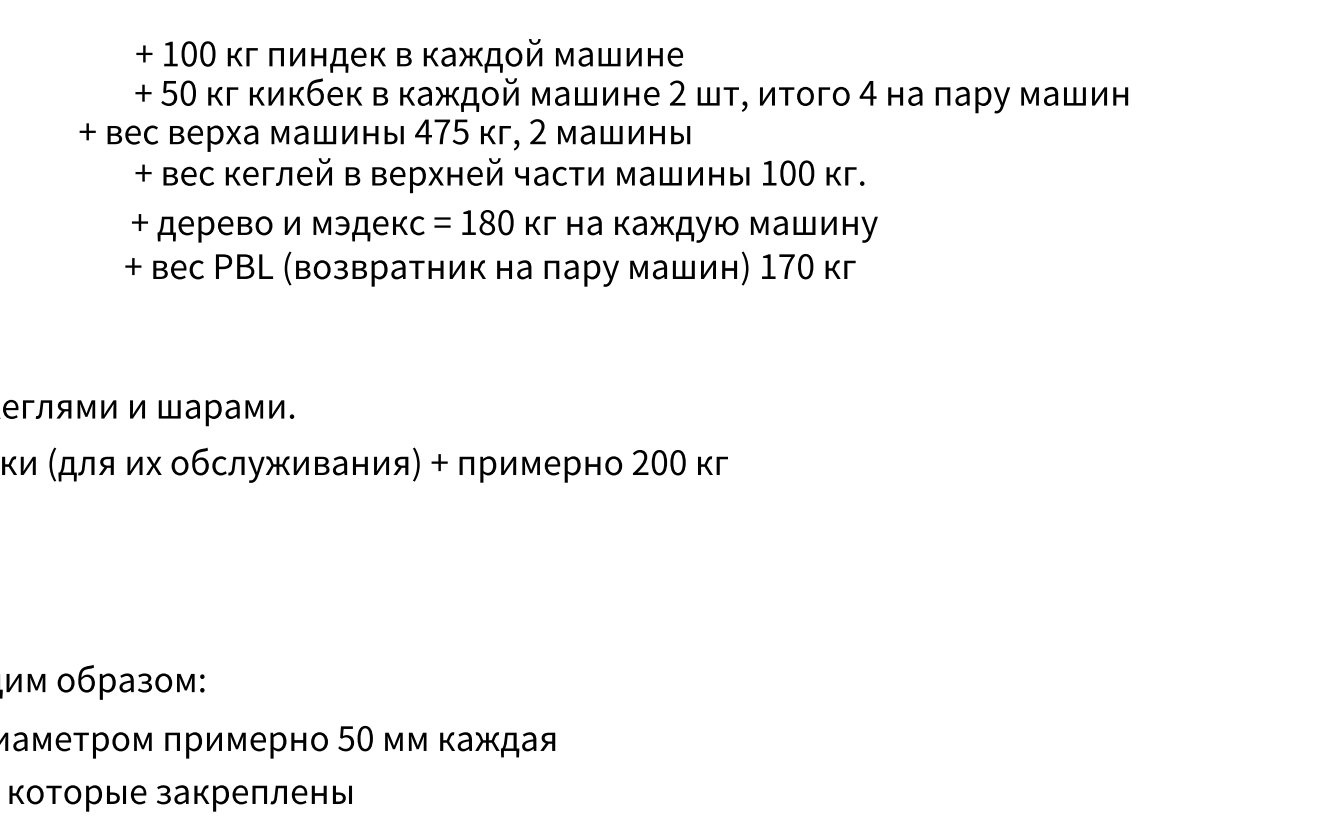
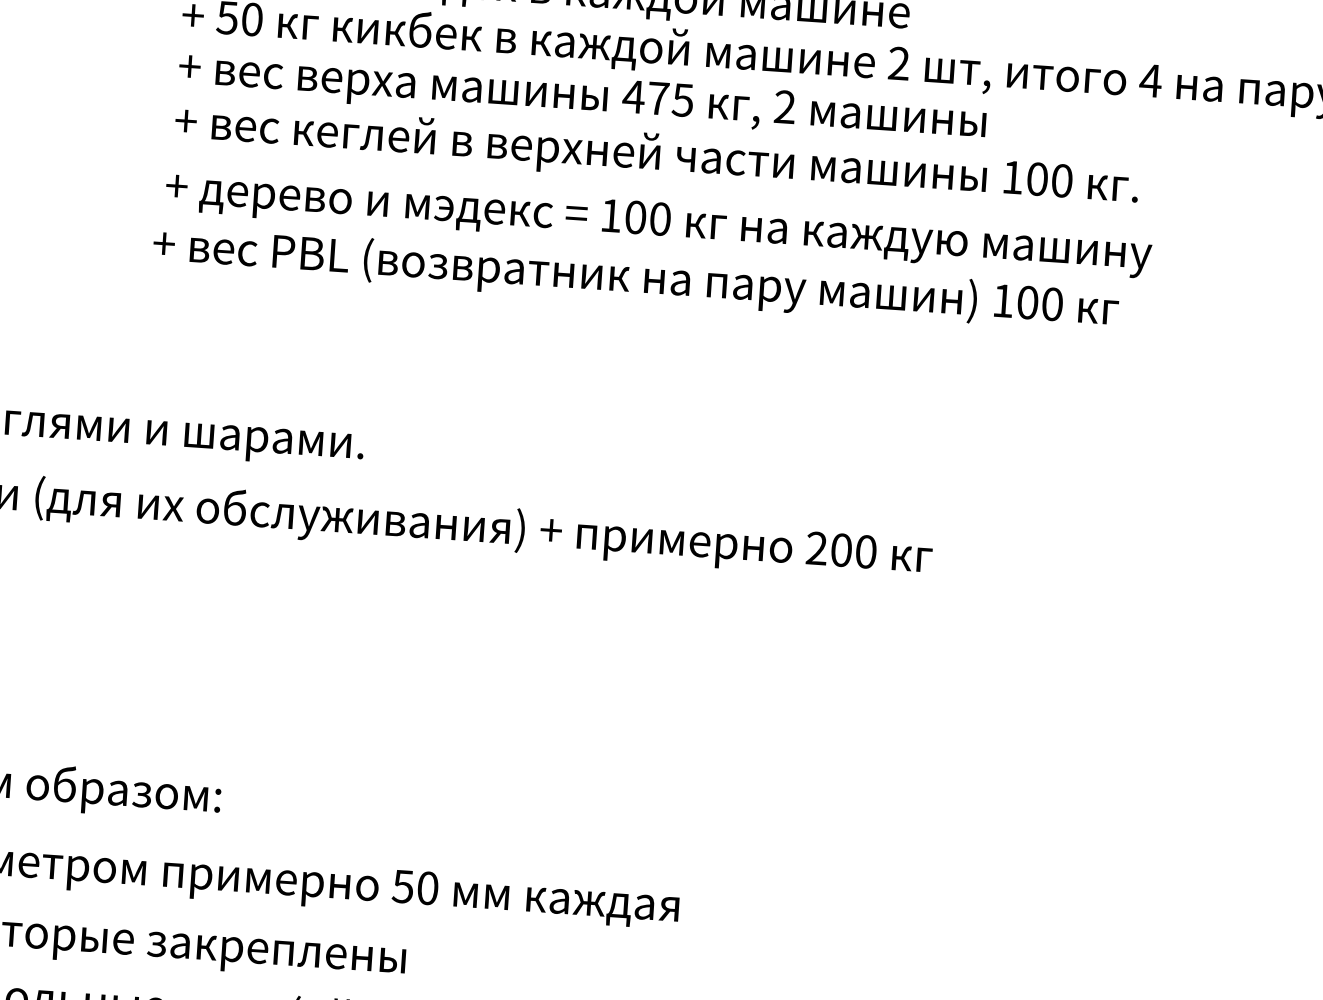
text: (384, 135) -> (581, 98), moved
text: (486, 222) -> (634, 217), 180 -> 100
text: (786, 266) -> (1027, 302), 170 -> 100

